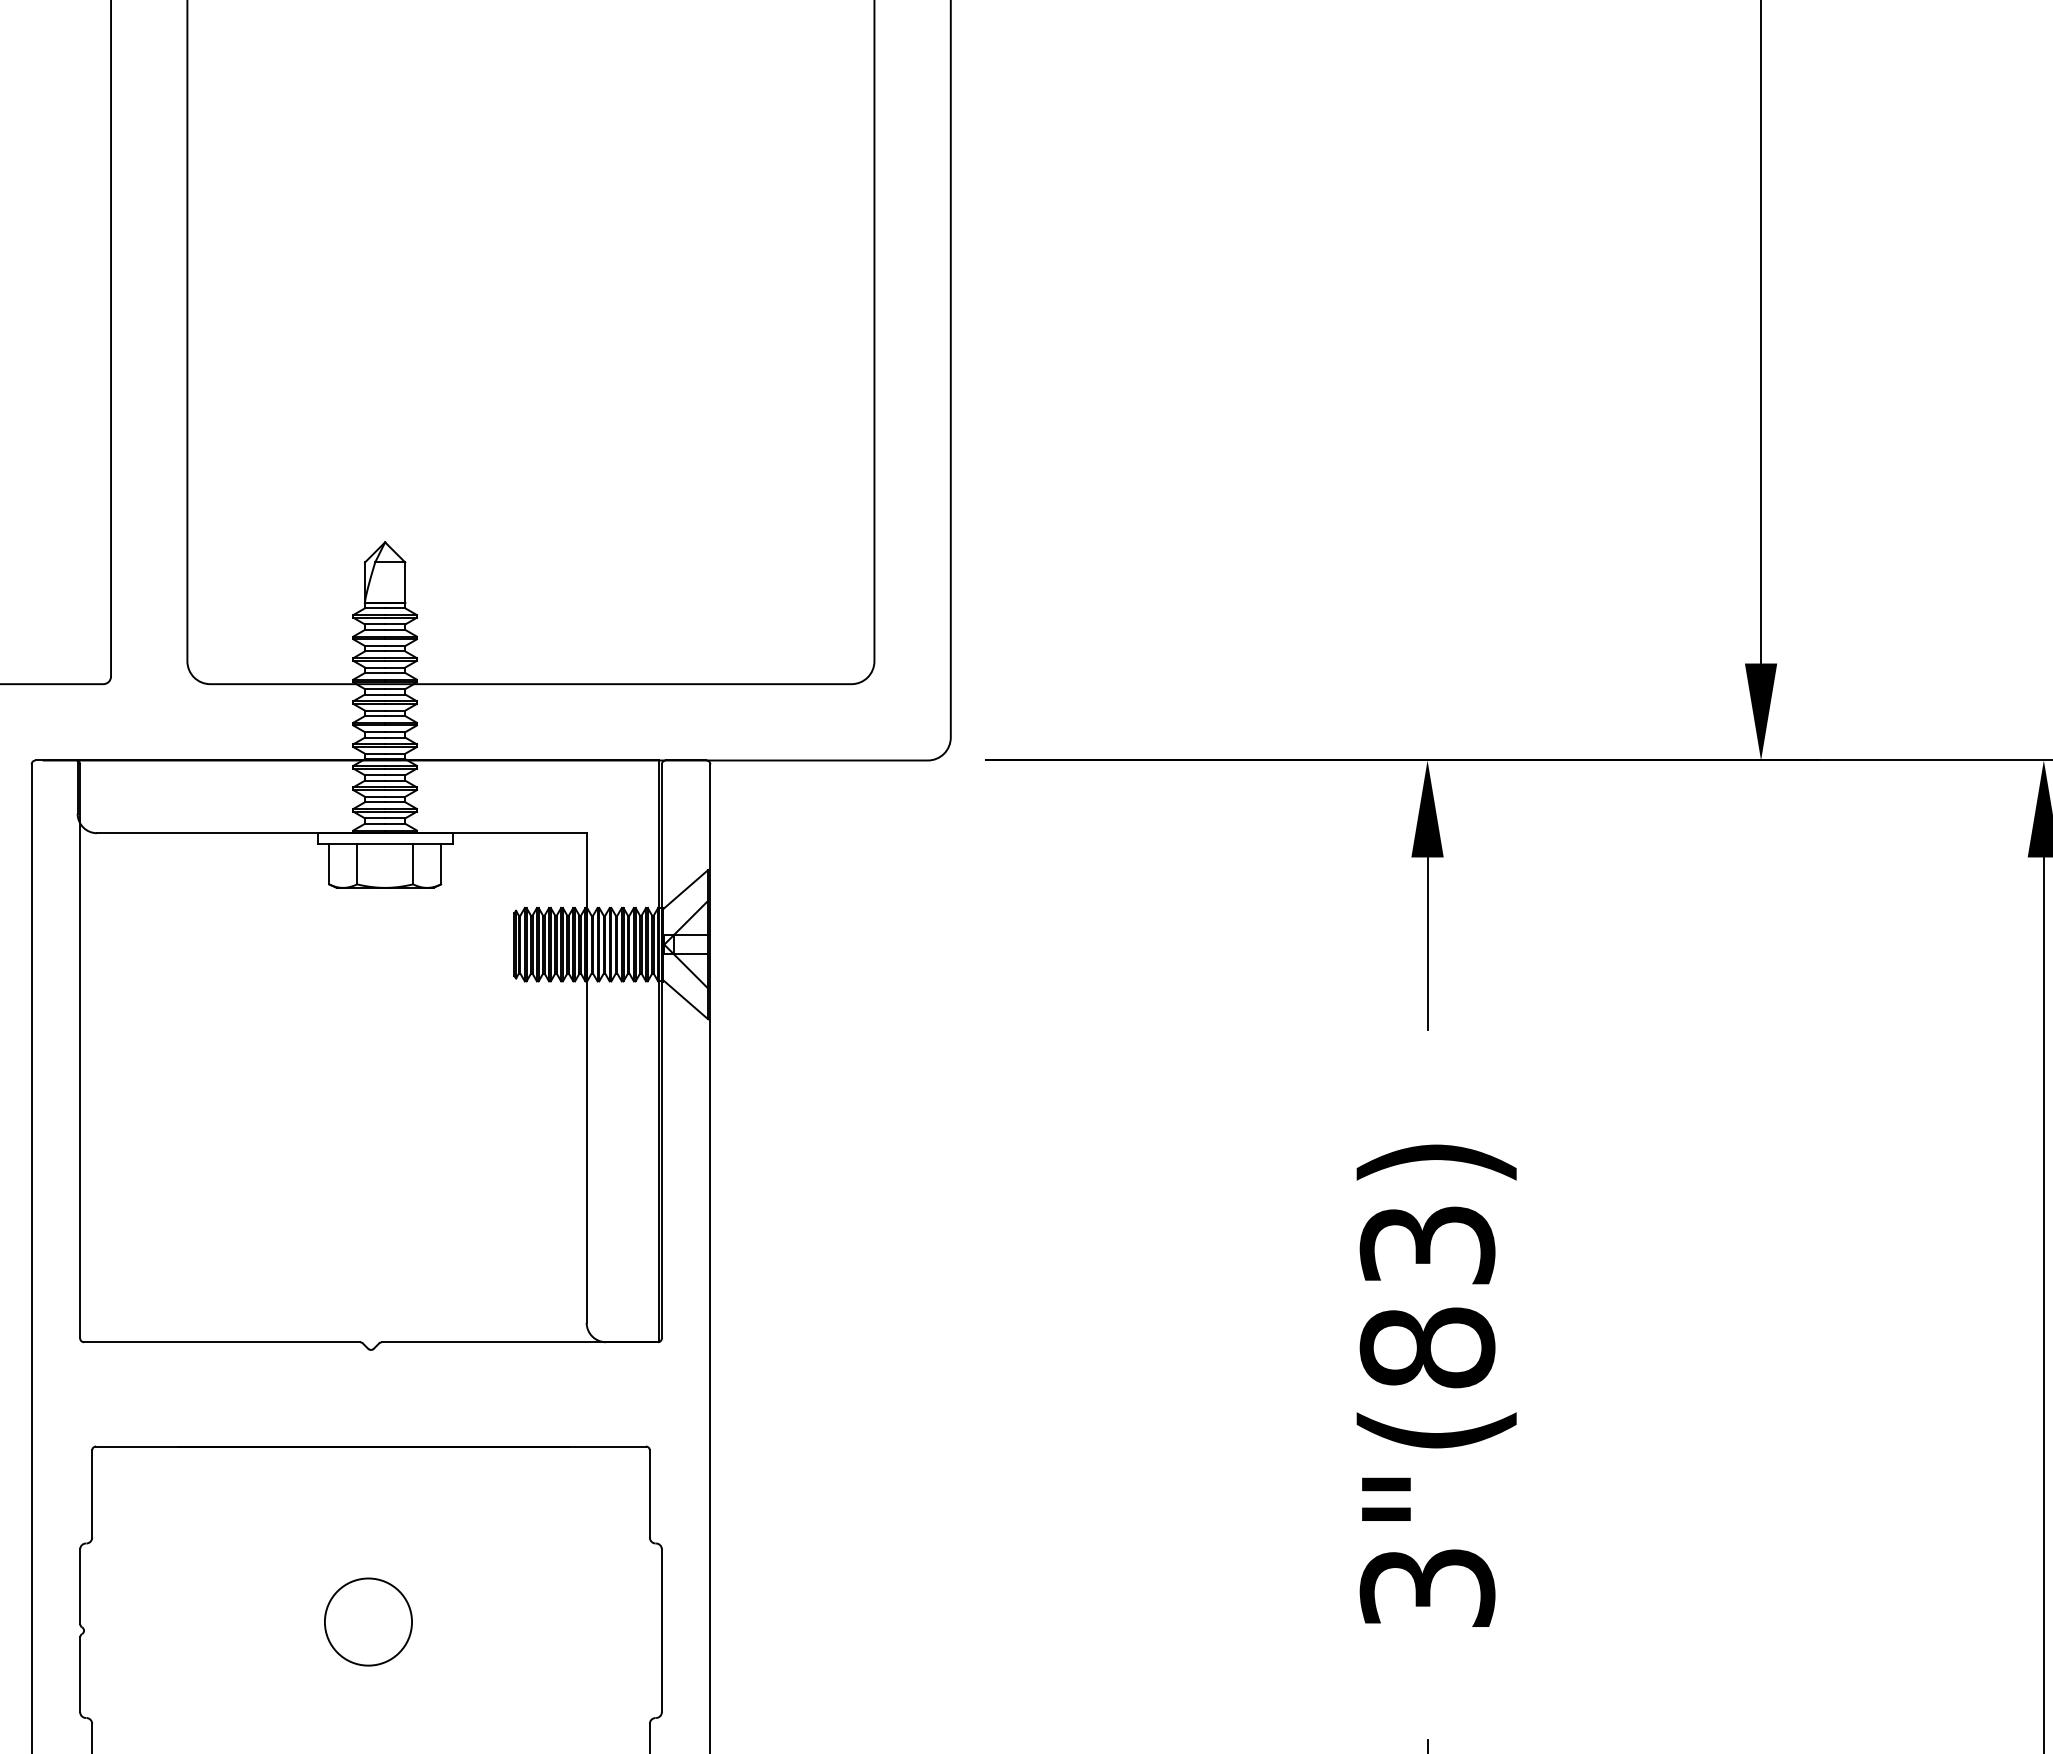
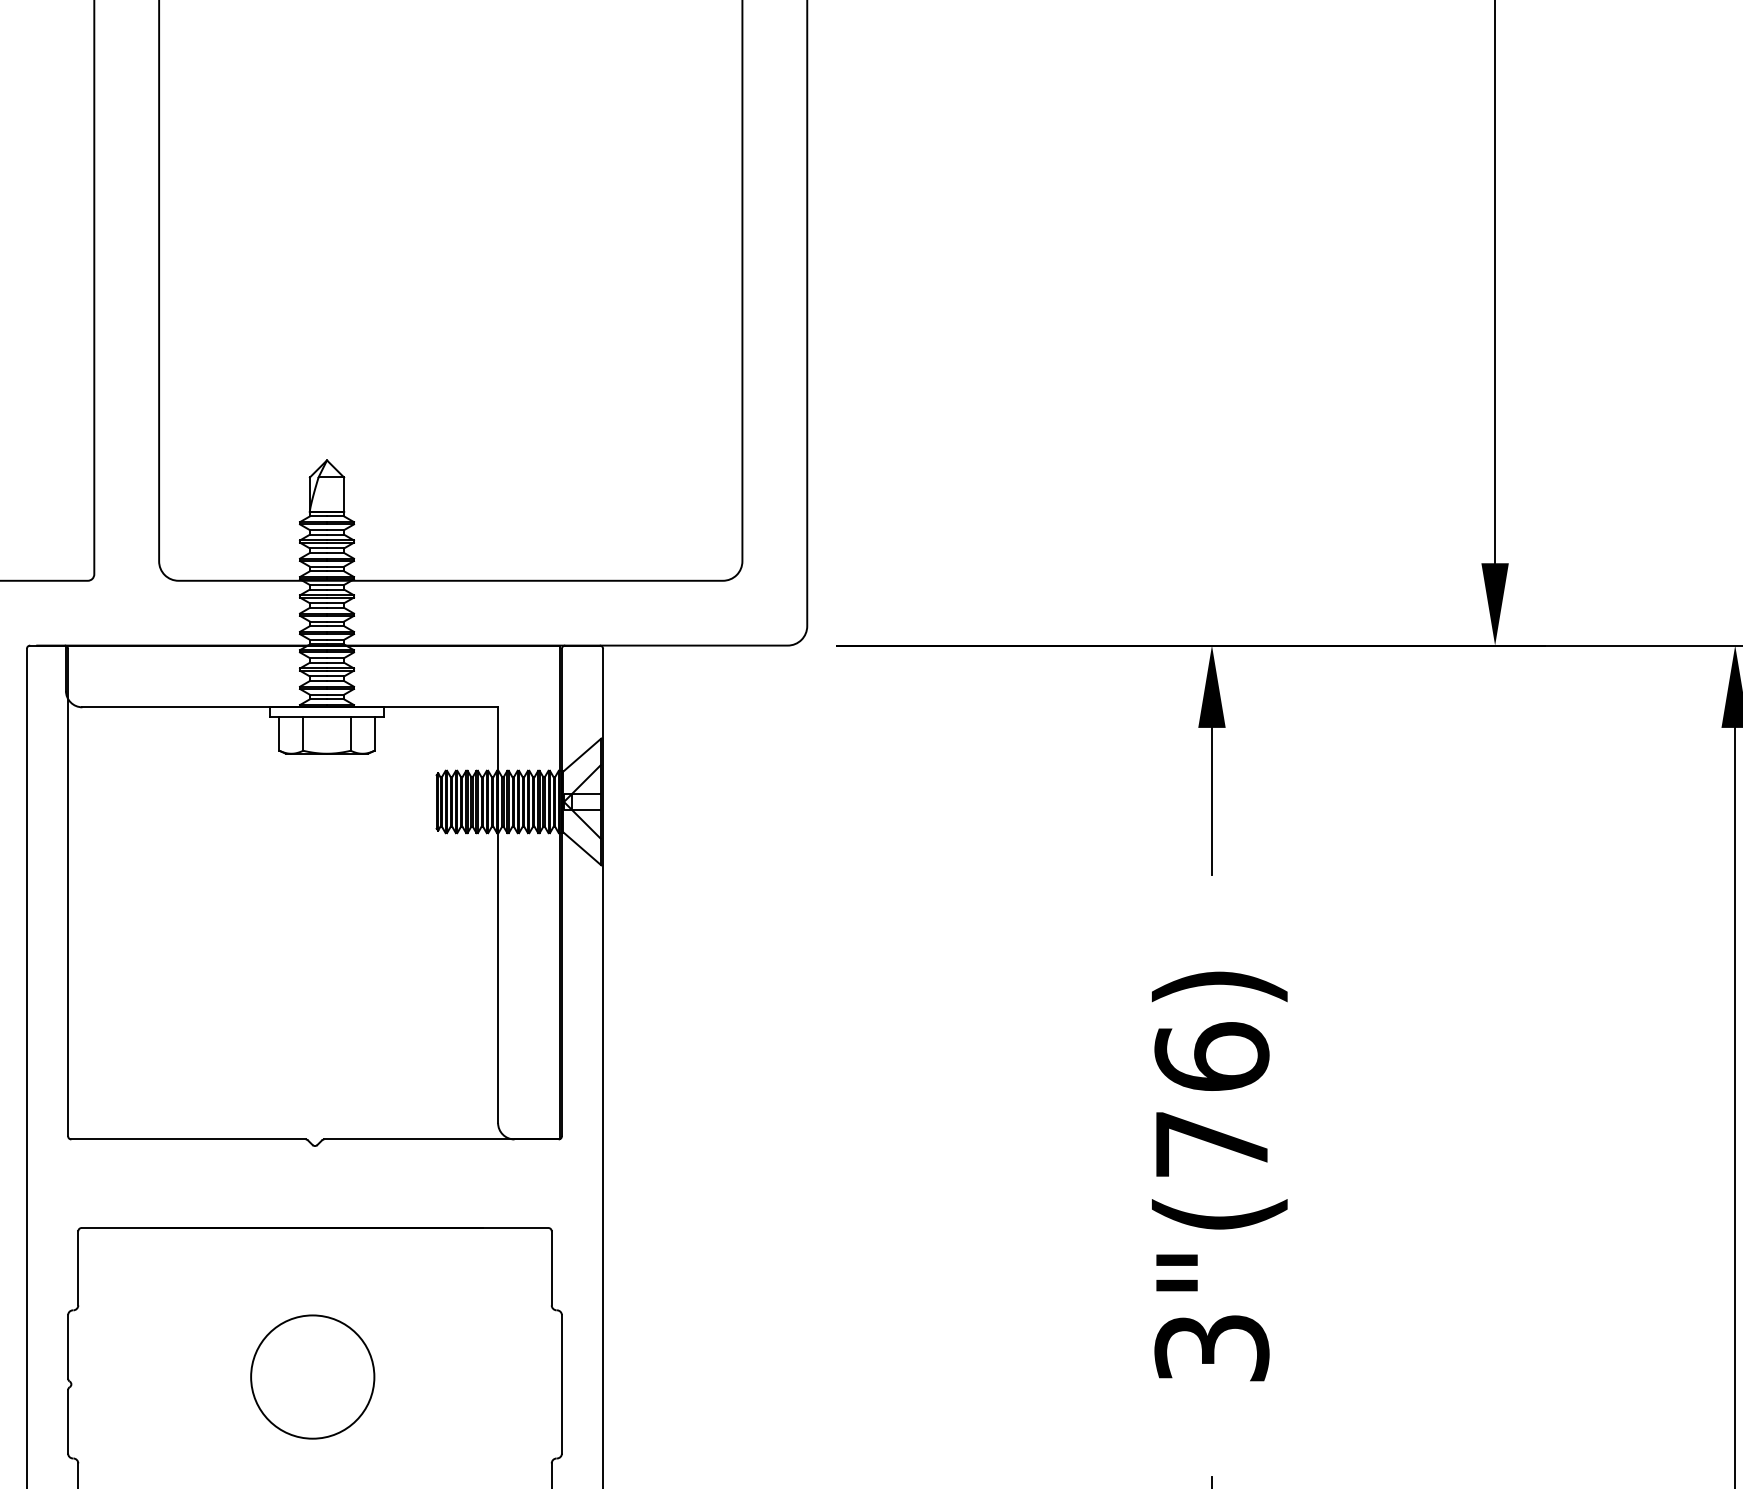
text: (1426, 1296) -> (1211, 1100), 3"(83) -> 3"(76)
circle: (368, 1621) -> (312, 1376), size x1.67

